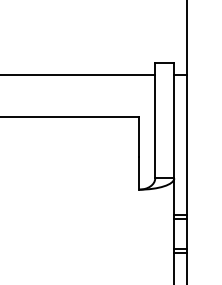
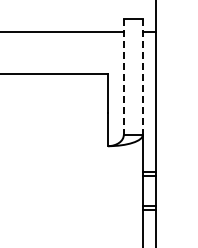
line: (155, 120) -> (124, 77), solid -> dashed
line: (174, 120) -> (143, 77), solid -> dashed

